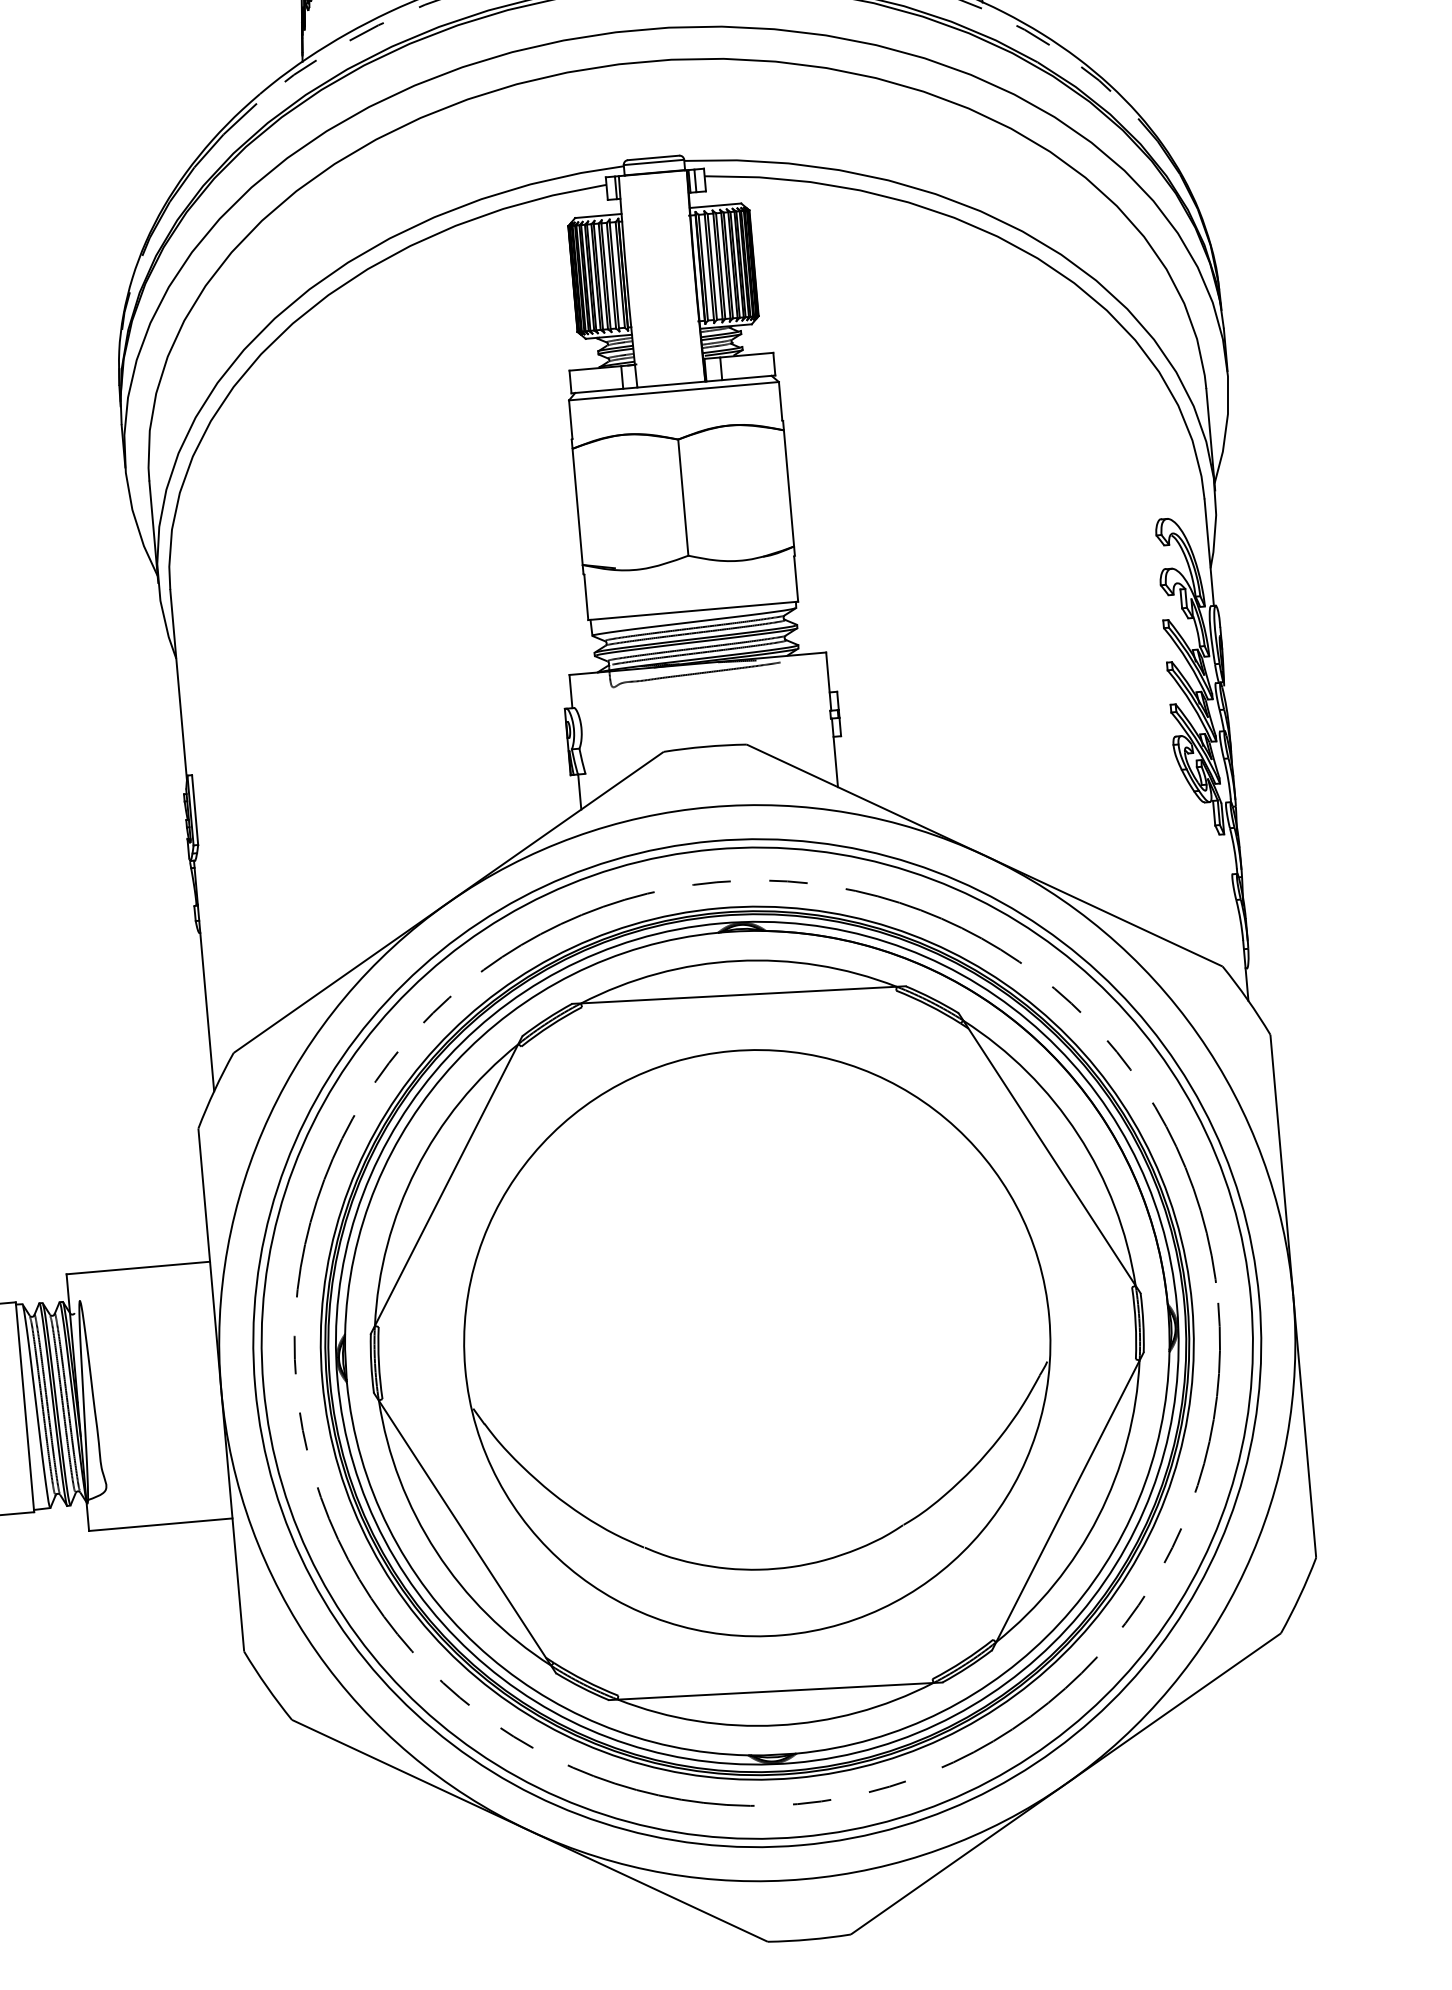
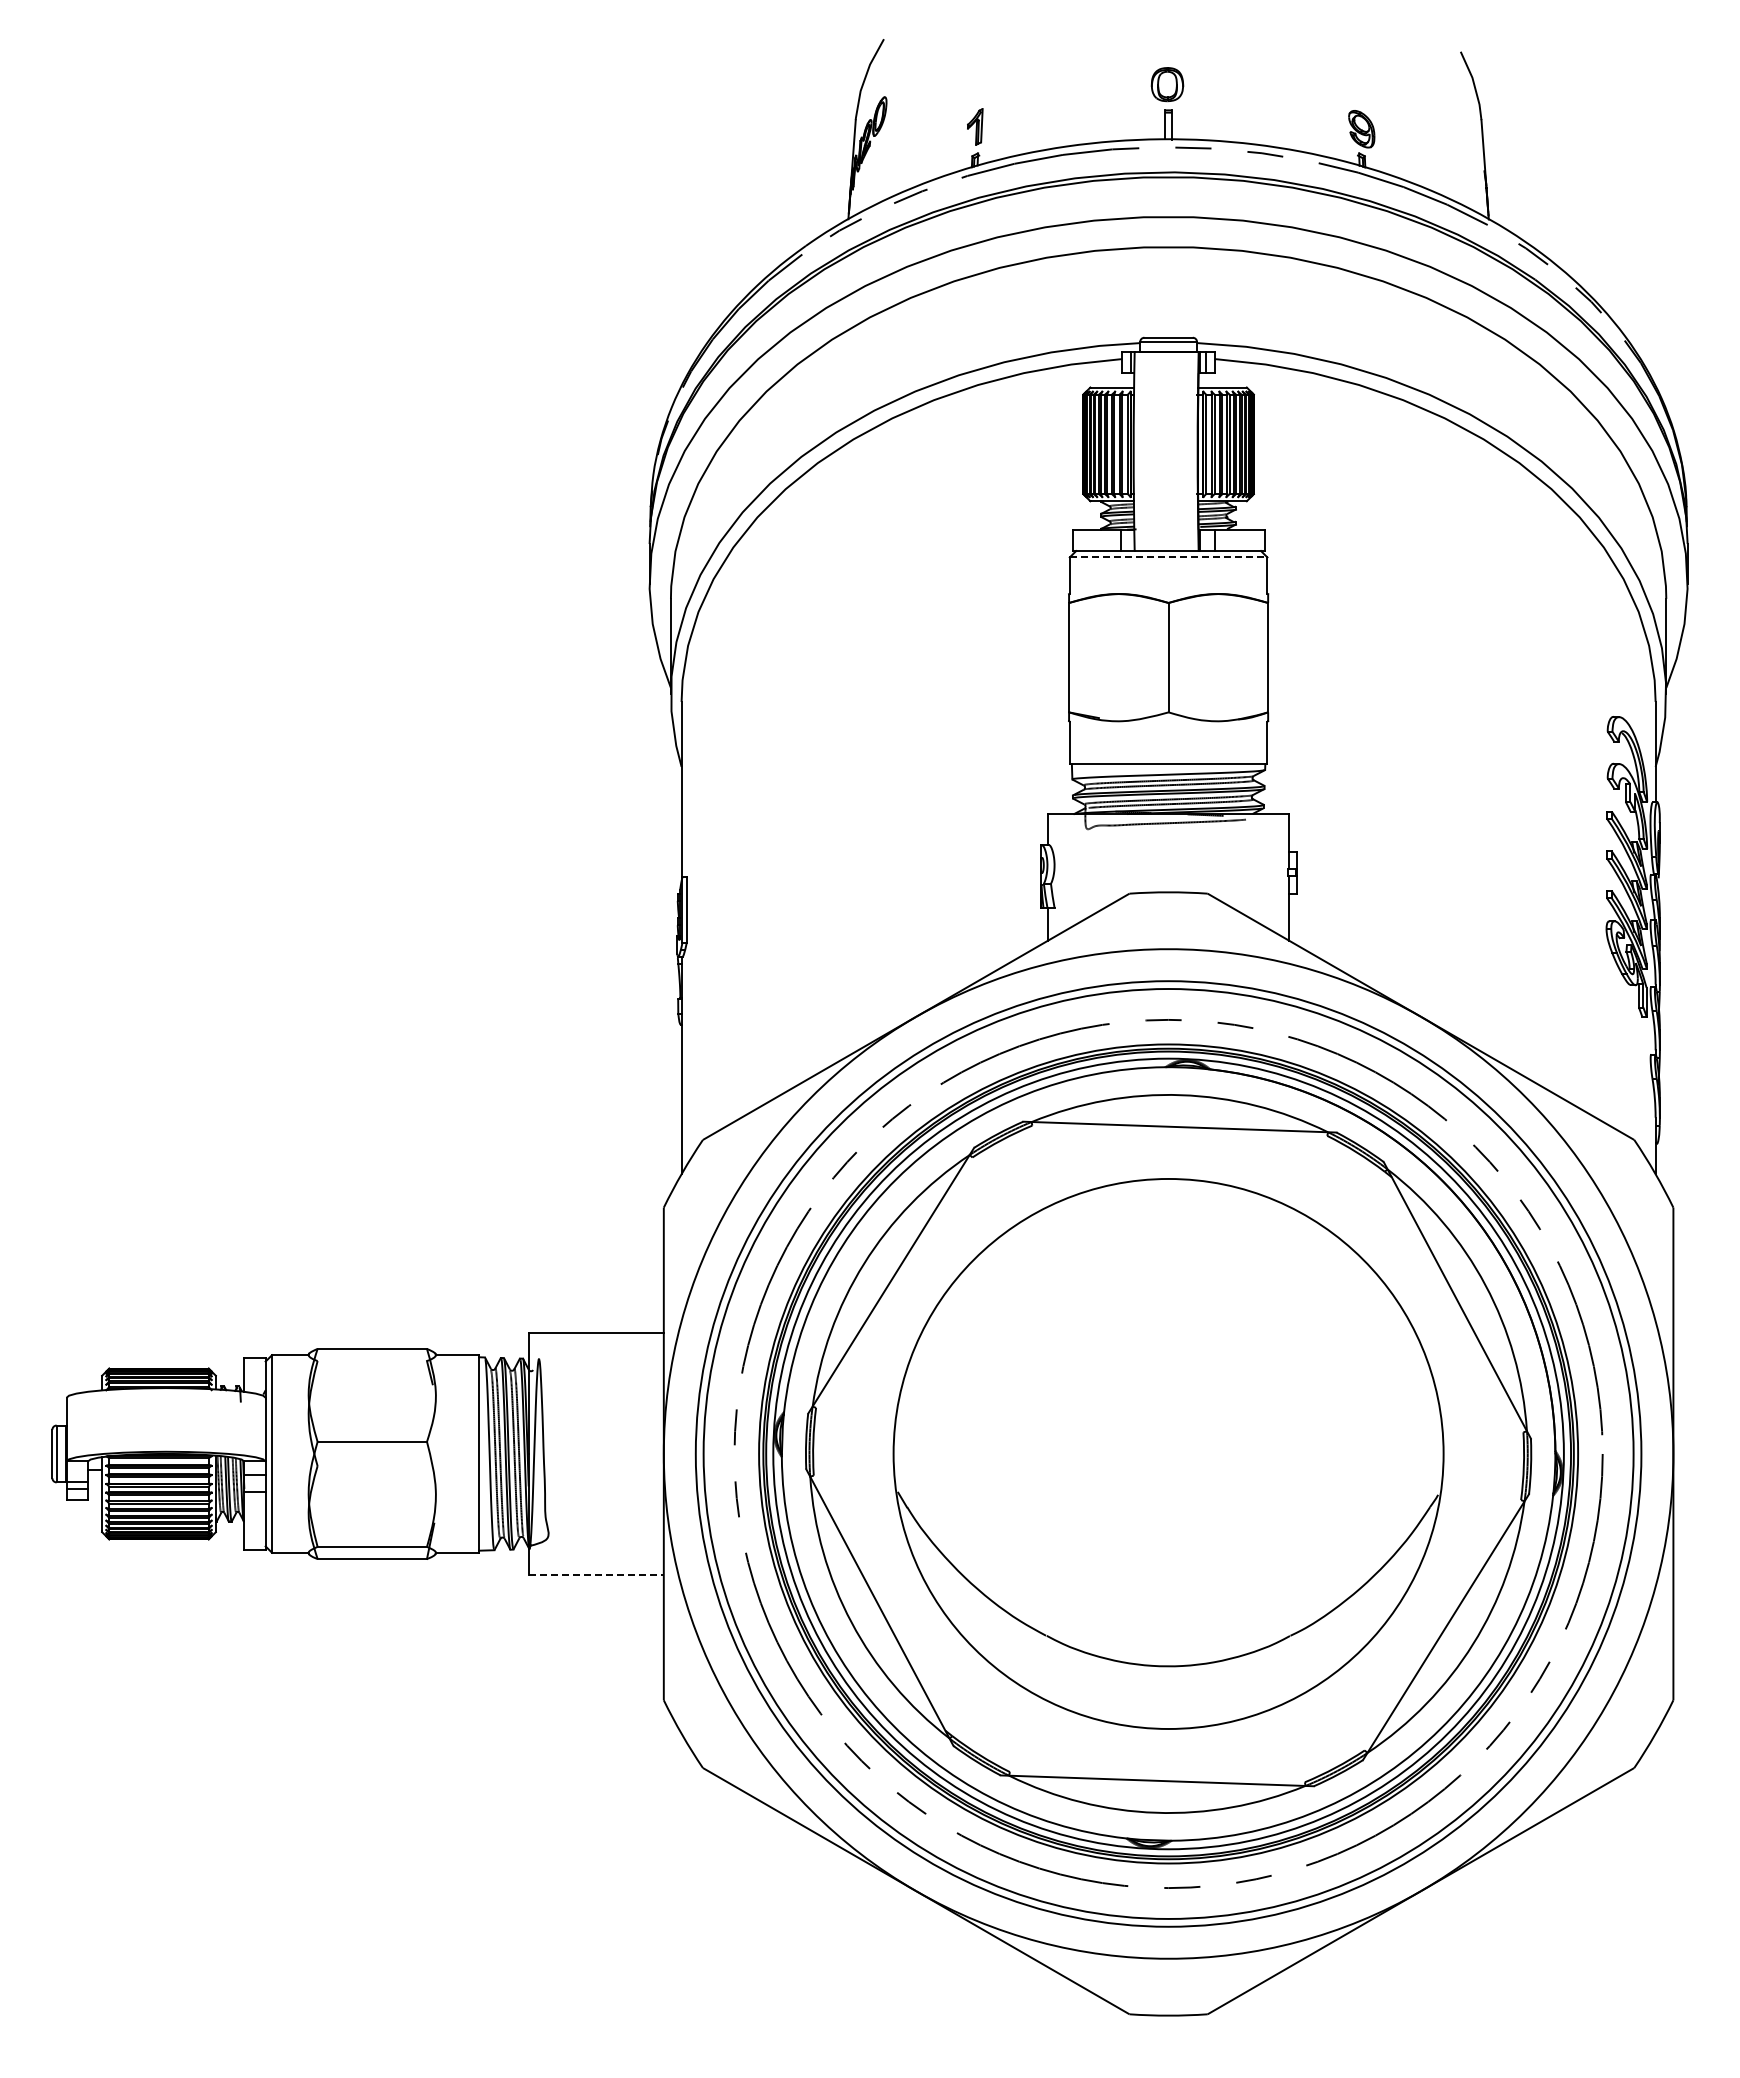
line: (673, 391) -> (1168, 557), solid -> dashed
line: (161, 1524) -> (596, 1574), solid -> dashed

